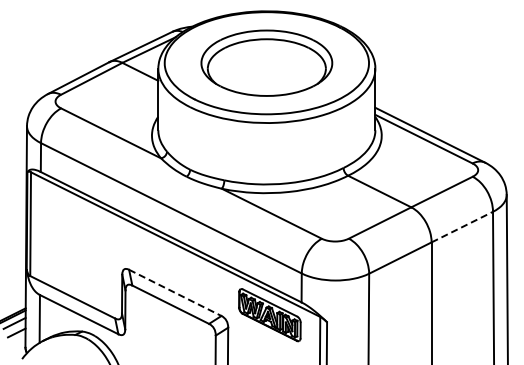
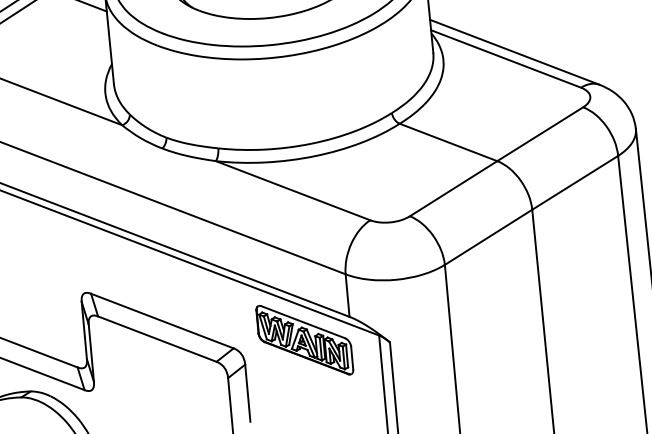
line: (462, 226) -> (575, 181), dashed -> solid
line: (175, 292) -> (162, 320), dashed -> solid

